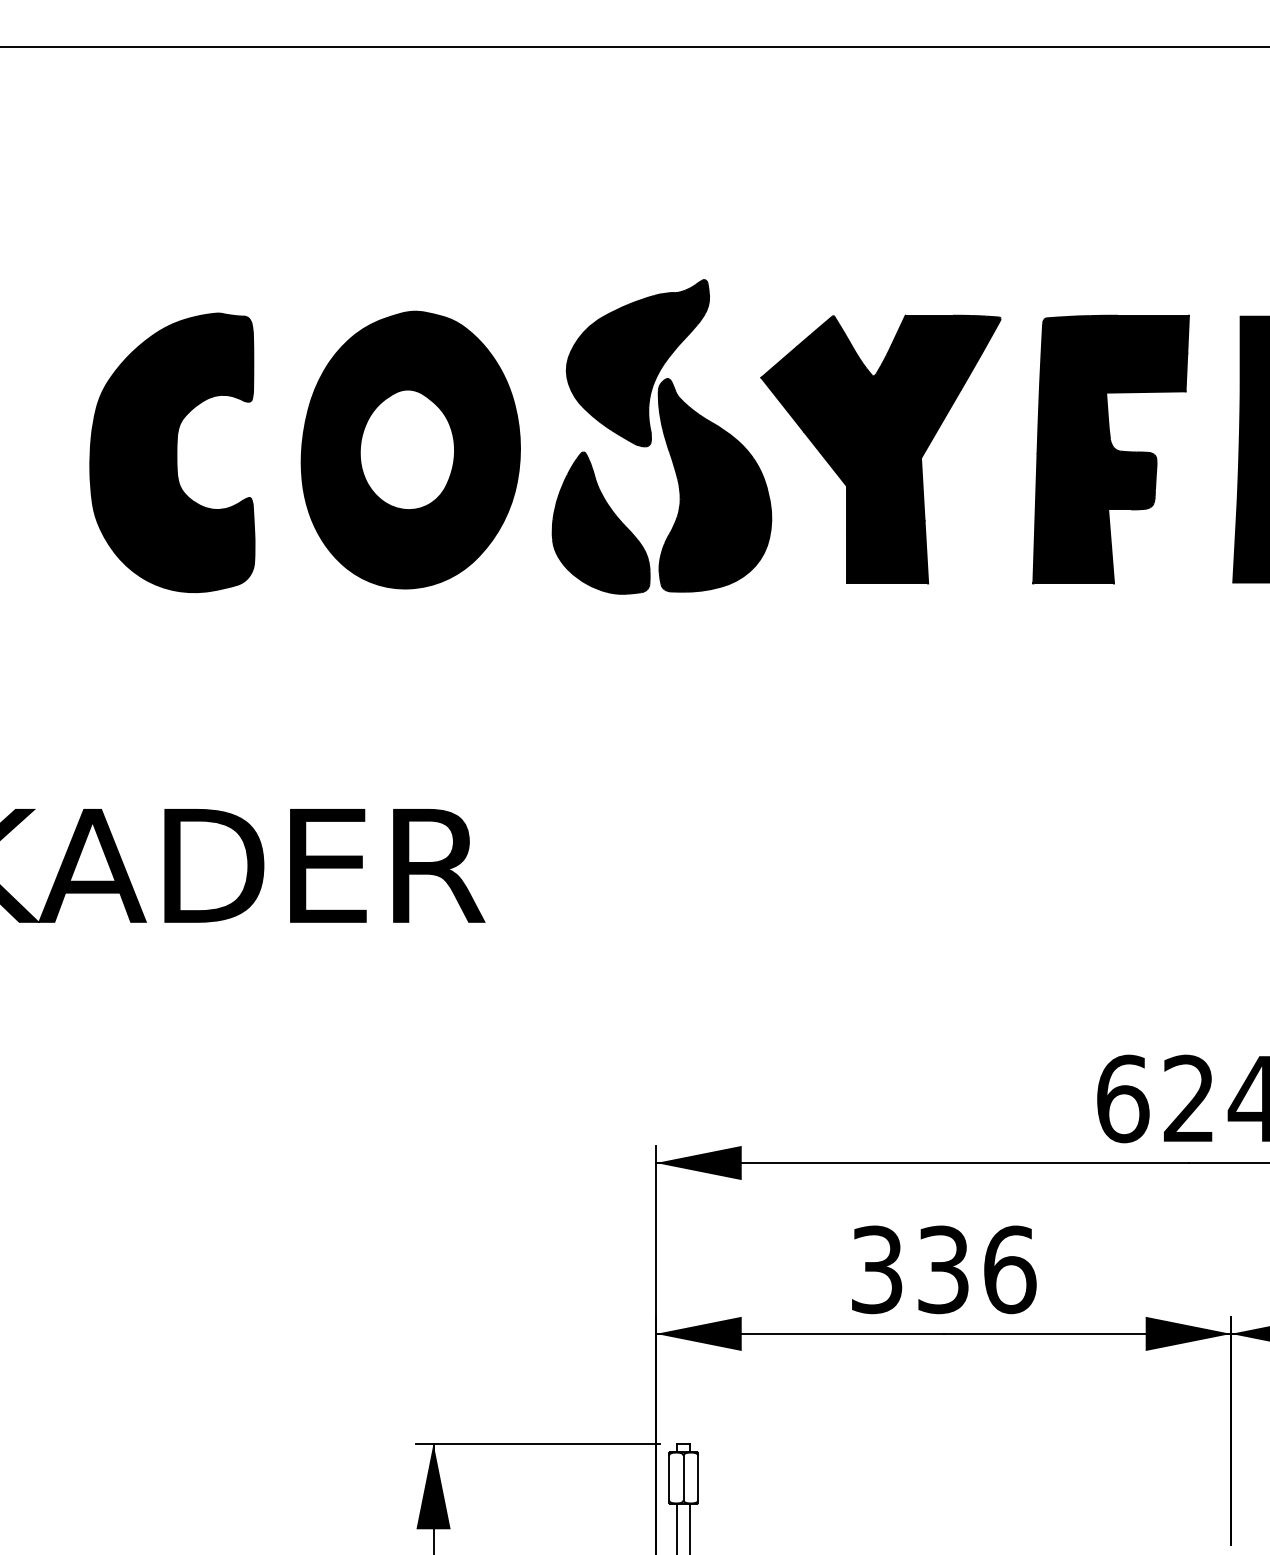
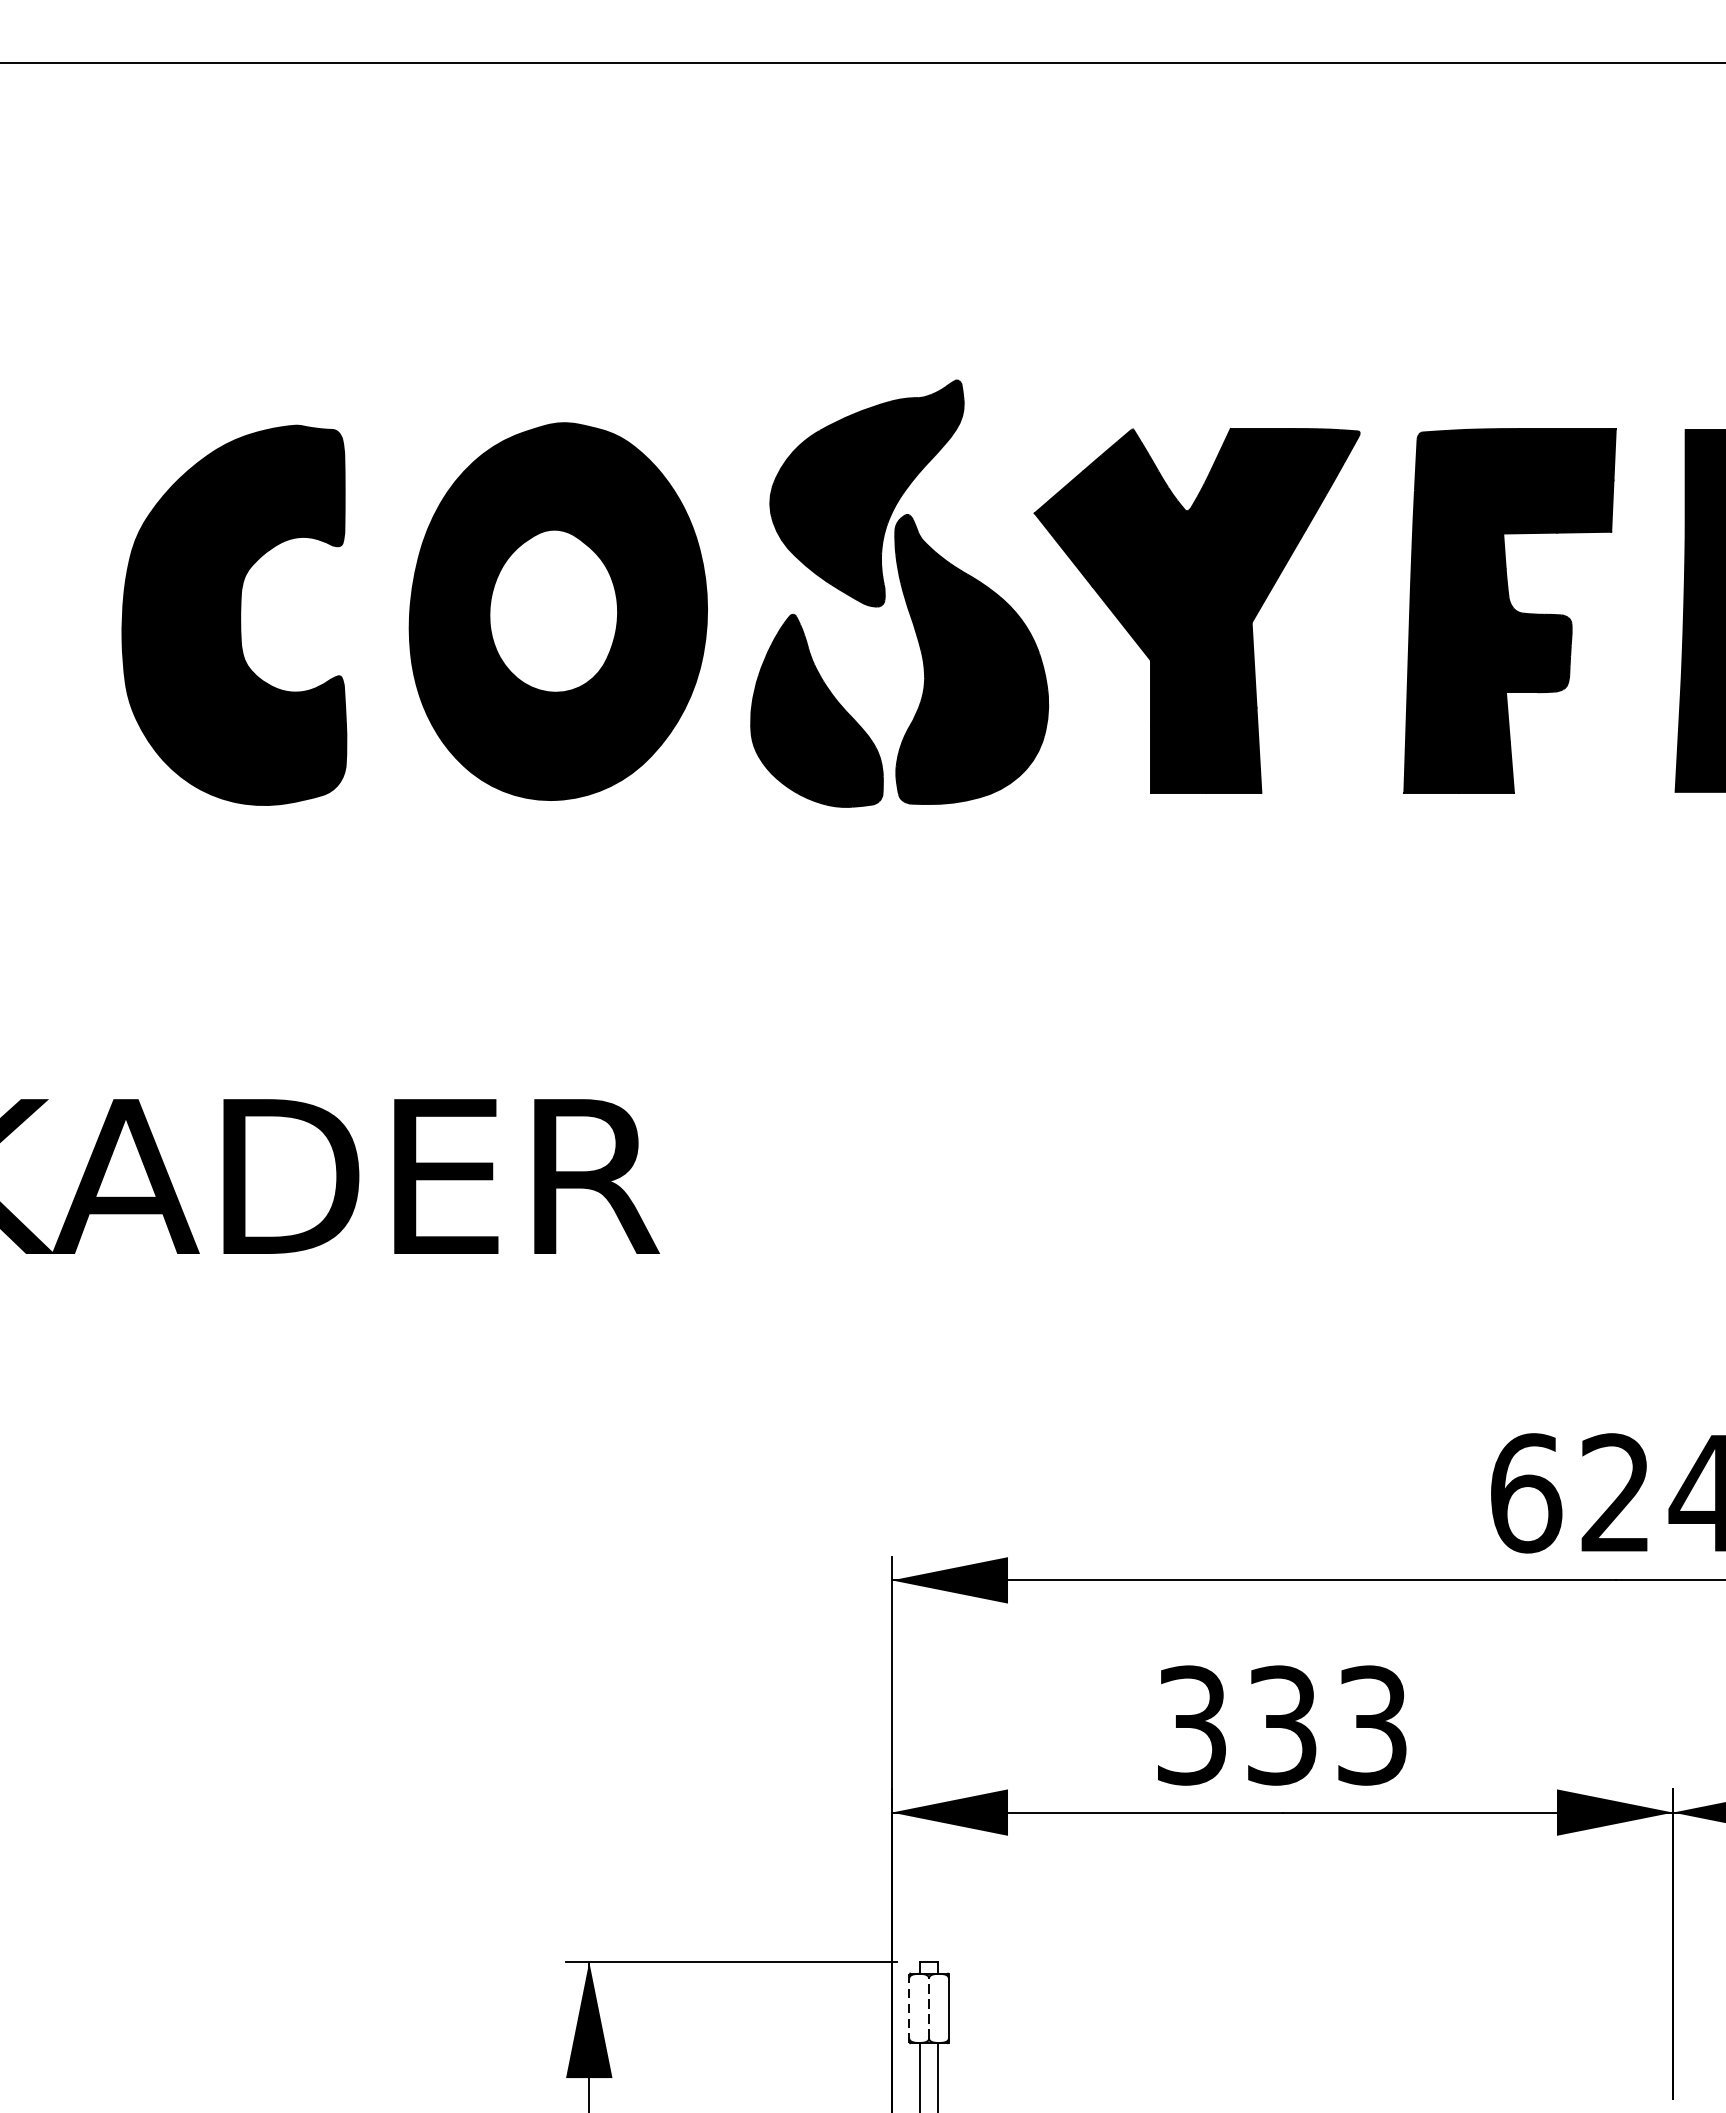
text: (1010, 1269) -> (1373, 1725), 336 -> 333
line: (669, 1477) -> (909, 2007), solid -> dashed
line: (683, 1477) -> (928, 2007), solid -> dashed

